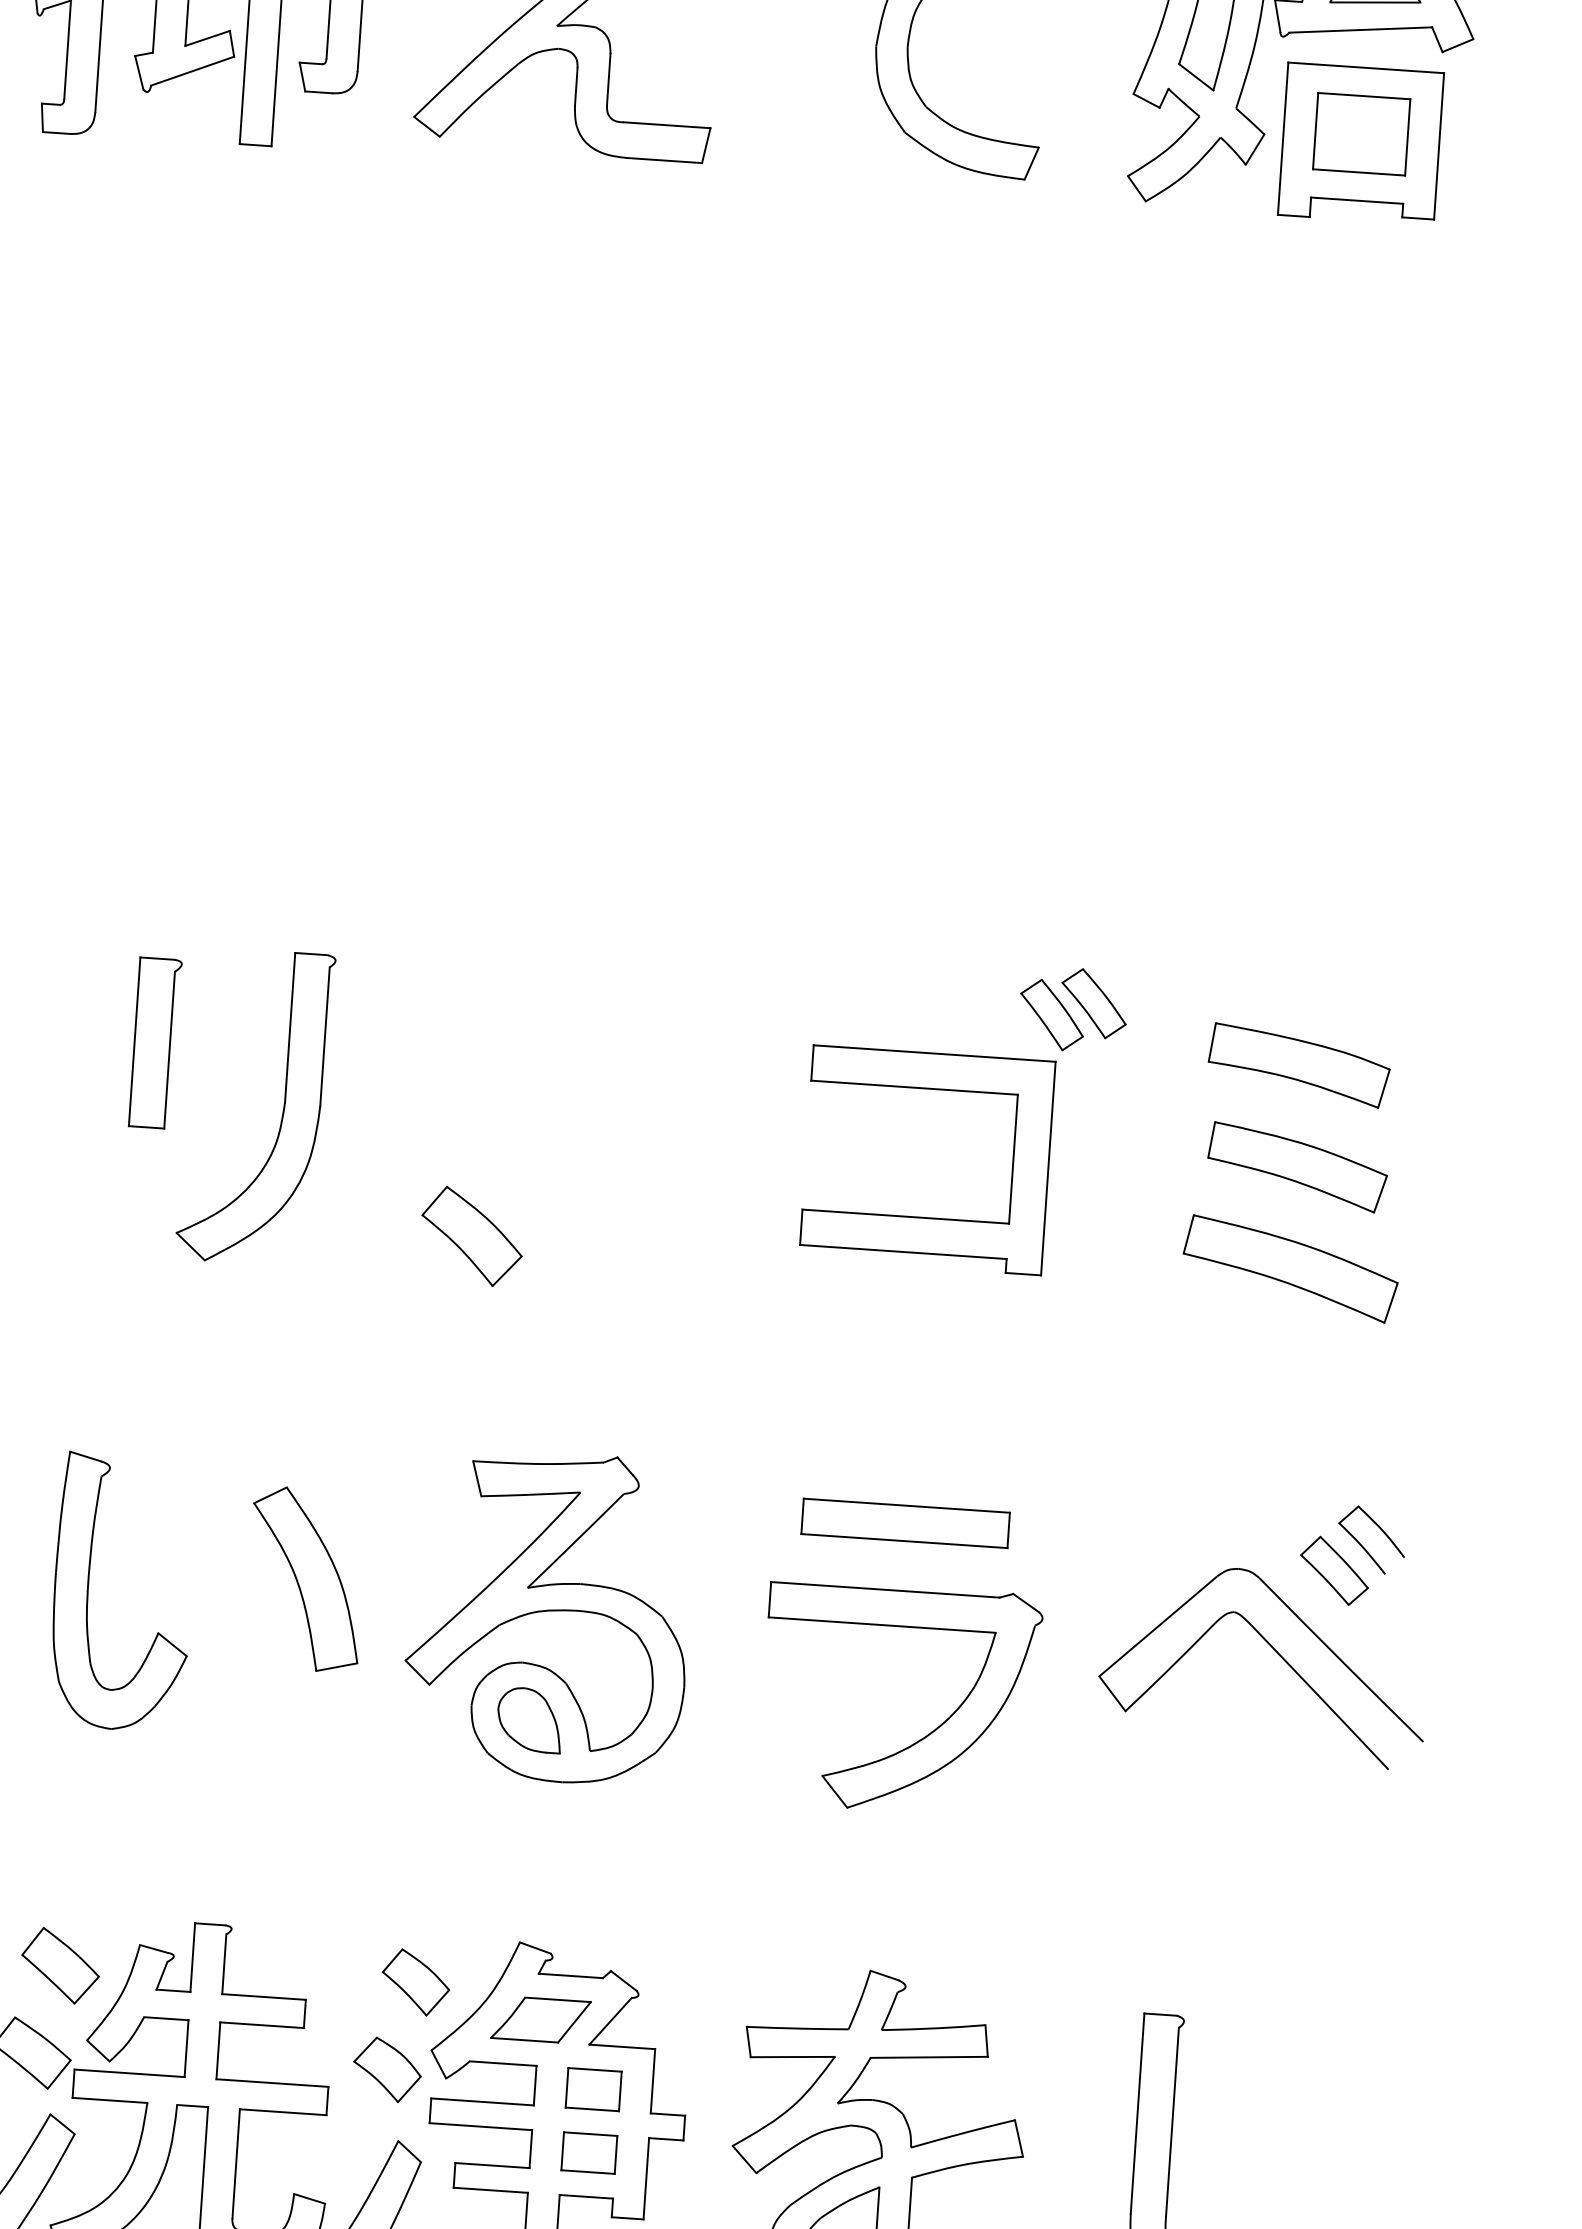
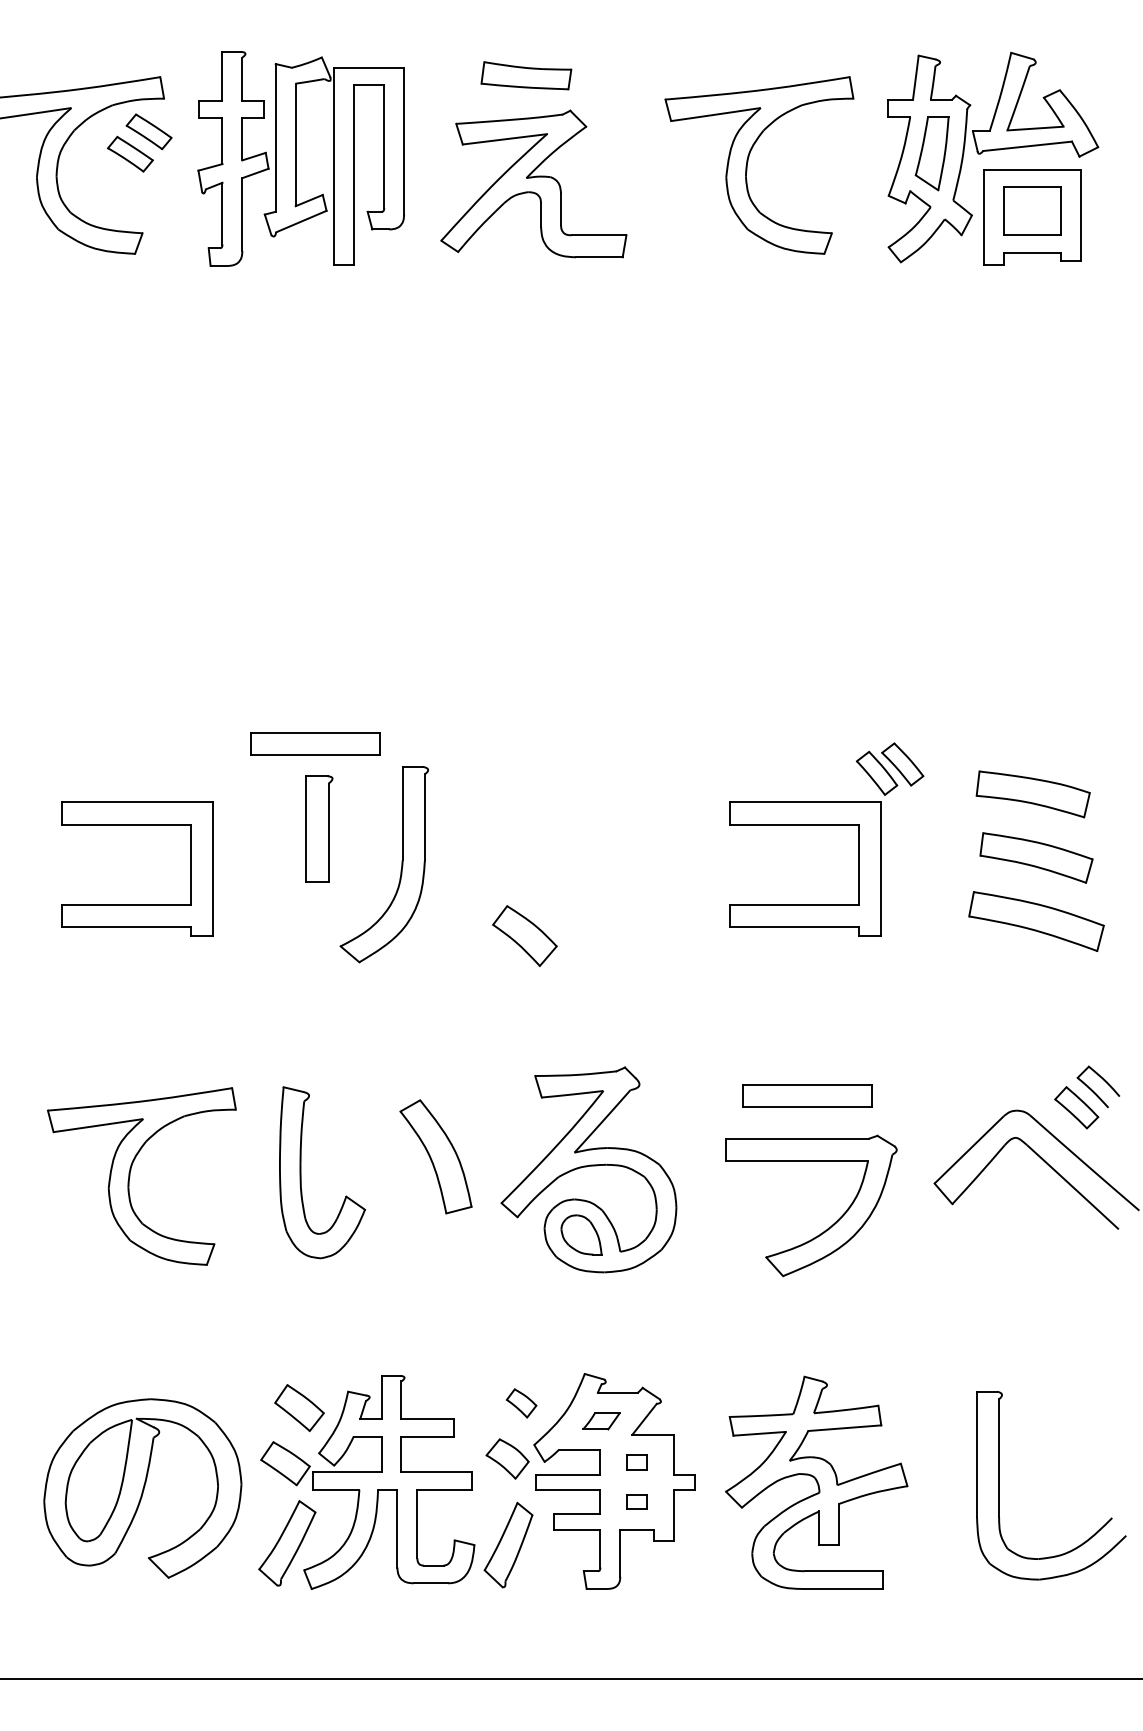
part: (158, 906) -> (315, 743), added
part: (415, 1982) -> (521, 1403), size x0.7
part: (541, 2020) -> (601, 1421), size x0.6
part: (592, 2089) -> (636, 1462), size x0.6
part: (588, 2151) -> (636, 1501), size x0.6

